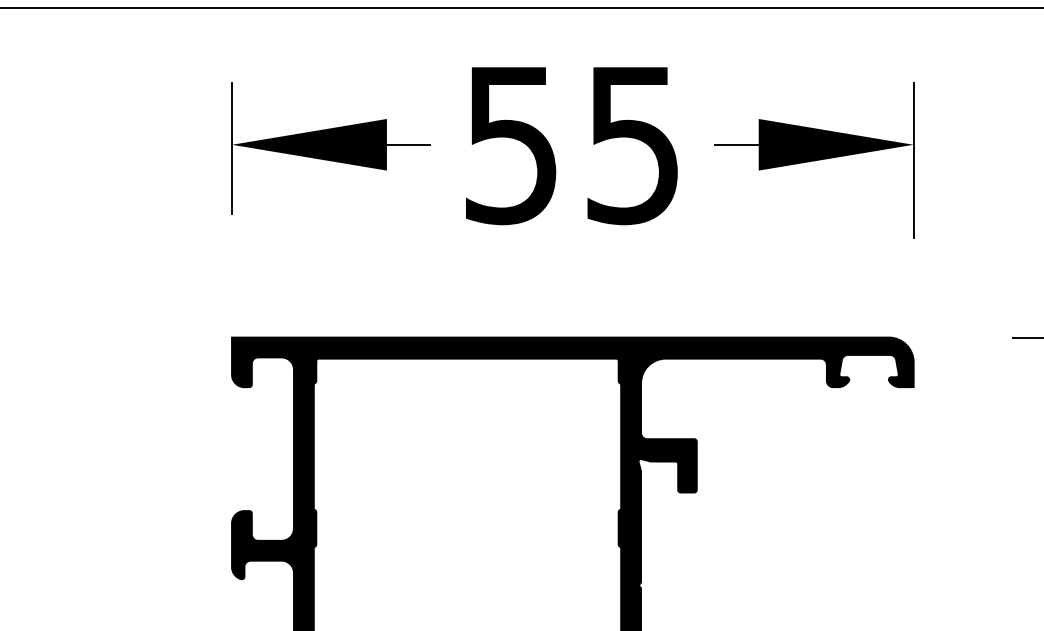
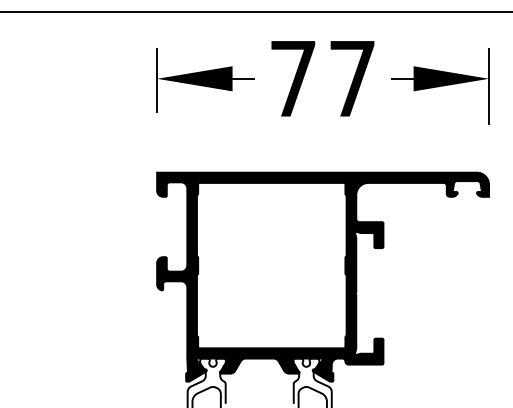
text: (571, 146) -> (322, 79), 55 -> 77

